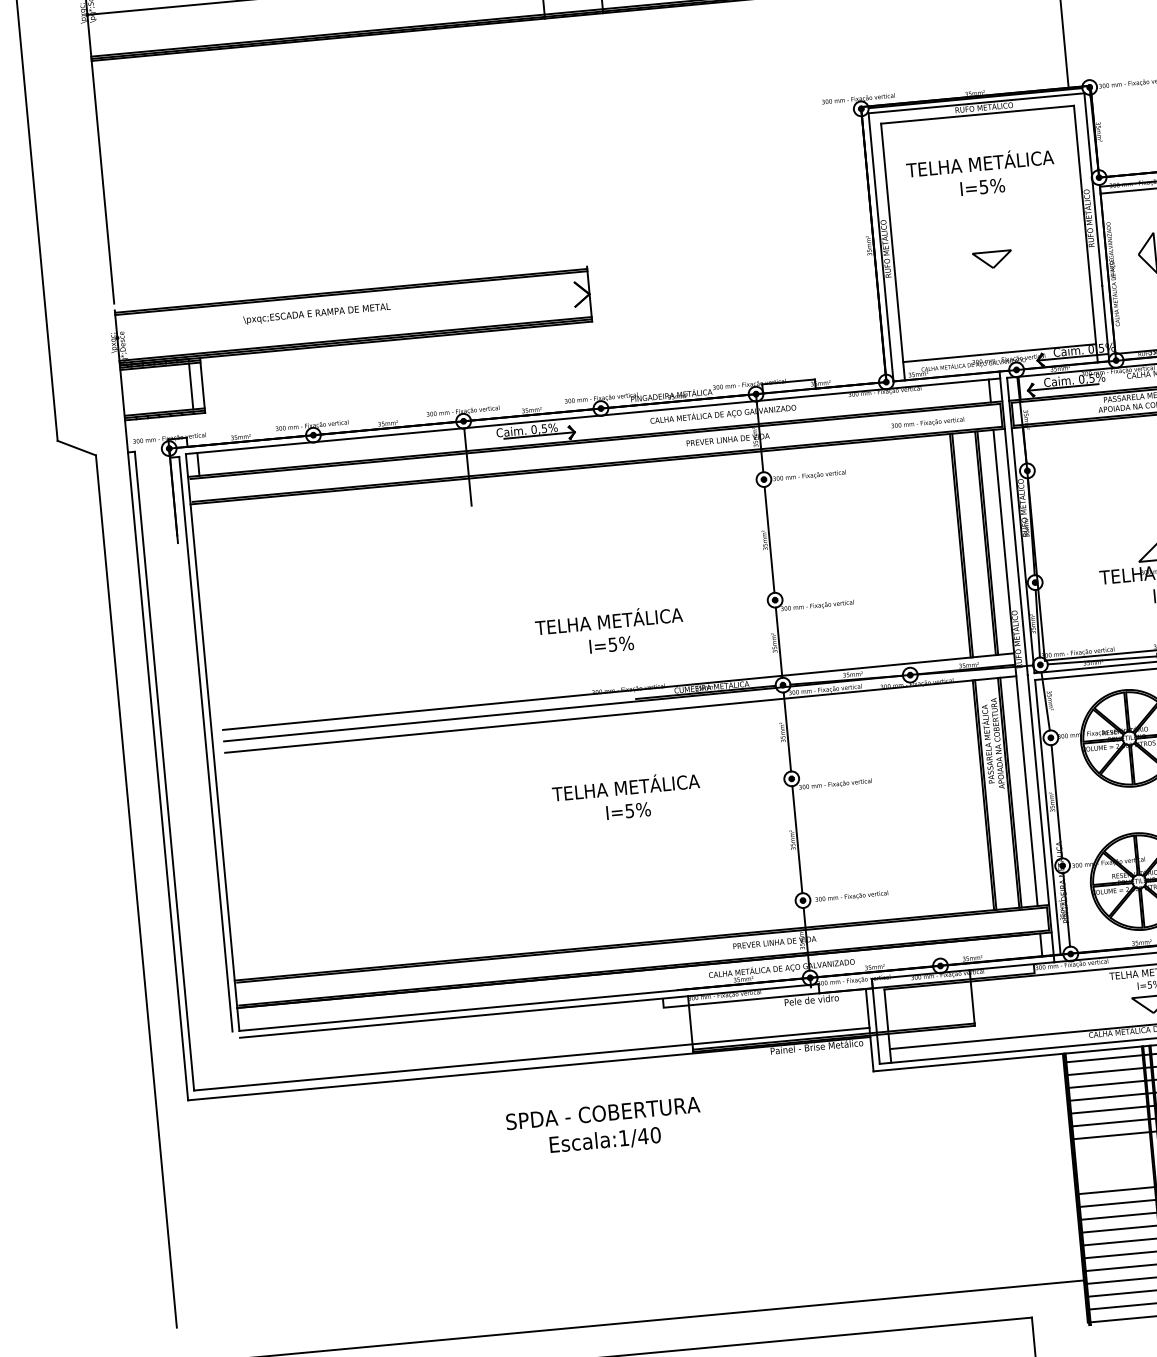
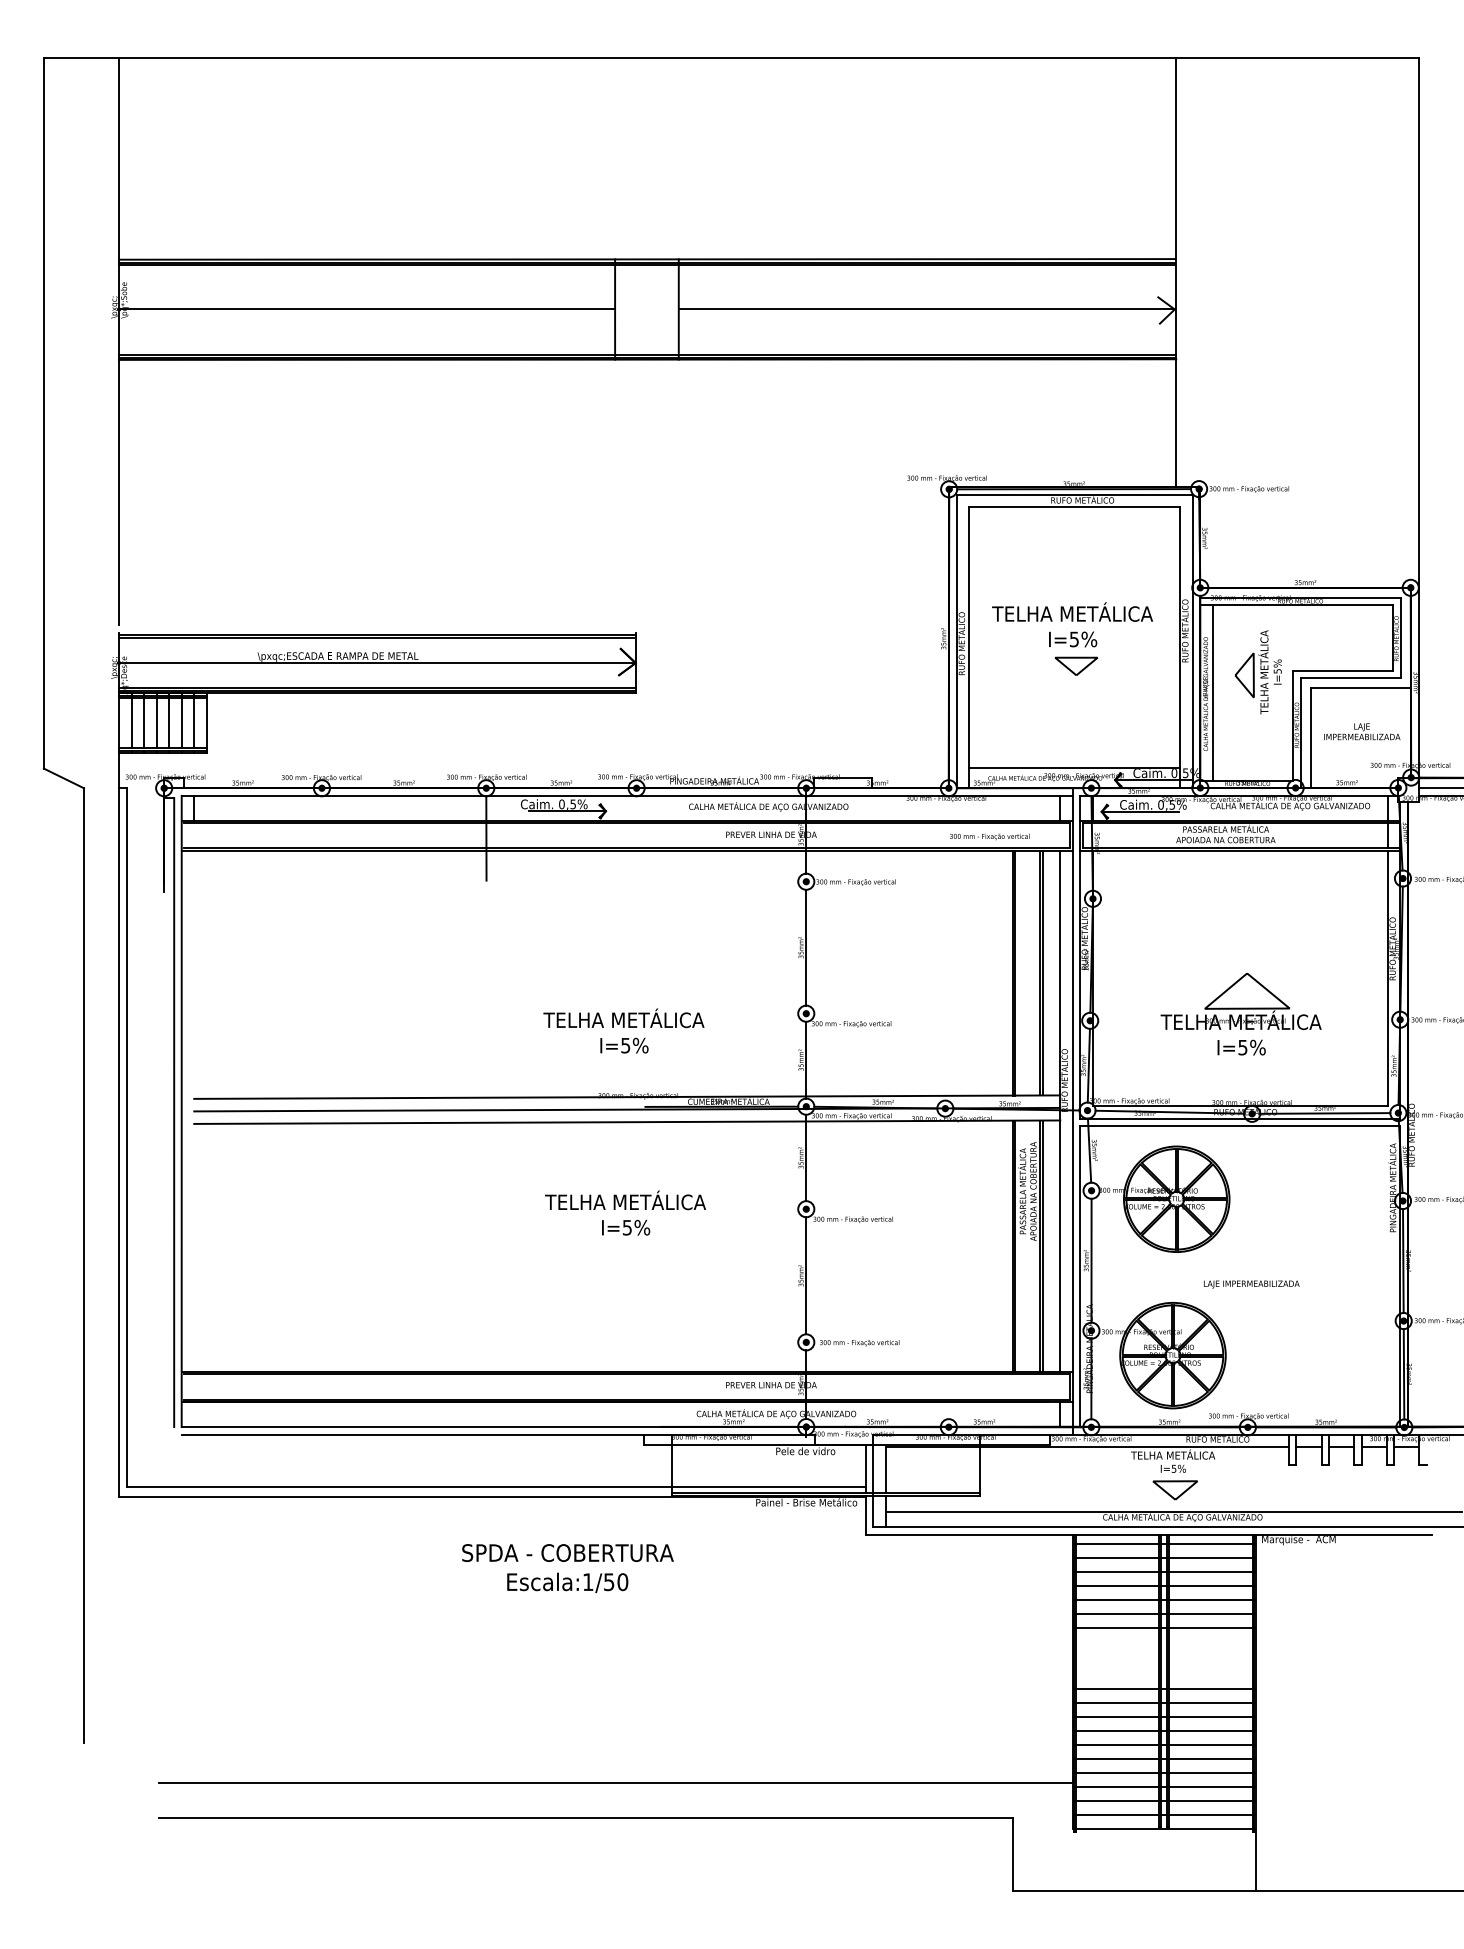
text: (980, 173) -> (1072, 624), moved
line: (1119, 272) -> (1212, 692), added
line: (353, 316) -> (377, 663), added
line: (179, 387) -> (181, 723), added
line: (168, 388) -> (169, 723), added
line: (156, 390) -> (156, 723), added
line: (145, 391) -> (144, 723), added
line: (133, 392) -> (131, 723), added
text: (642, 1136) -> (608, 1582), Escala:1/40 -> Escala:1/50

